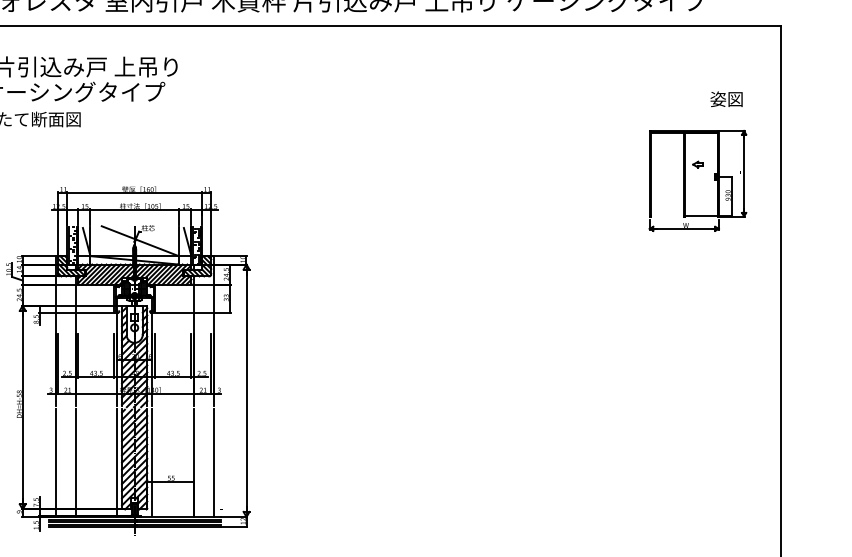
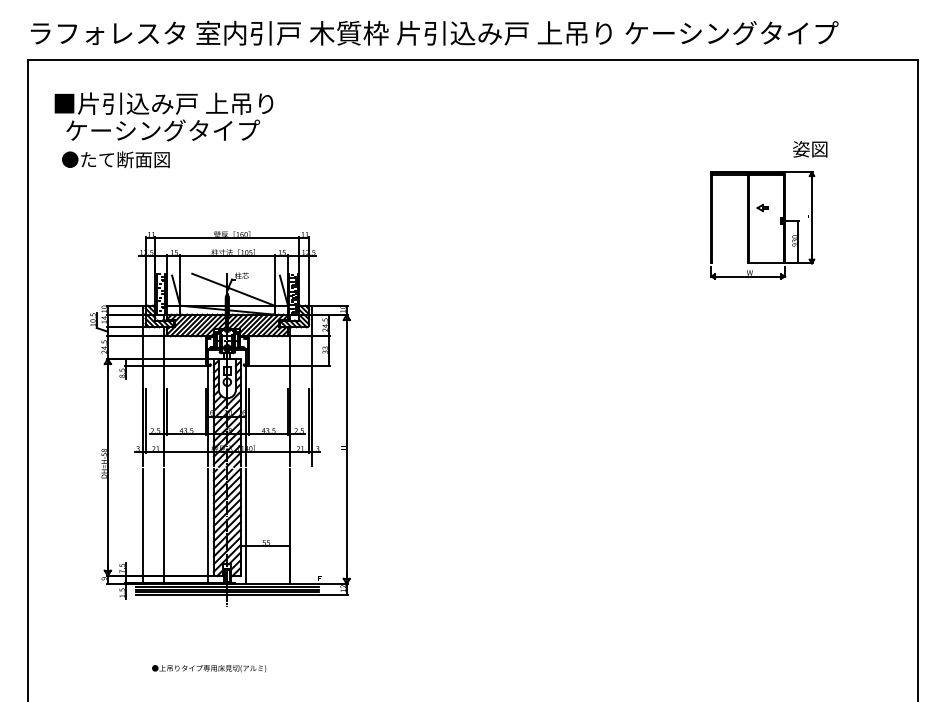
text: (726, 98) -> (810, 148), moved
part: (697, 181) -> (762, 225), moved
line: (213, 463) -> (311, 526), removed

